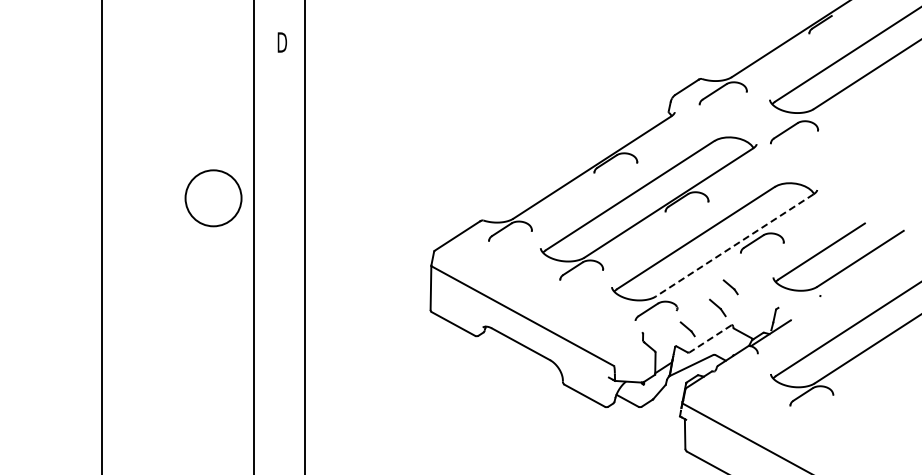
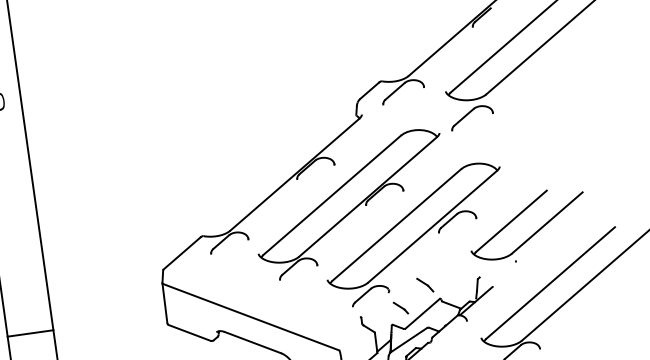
line: (734, 245) -> (432, 226), dashed -> solid
part: (730, 287) -> (434, 265), removed
line: (279, 300) -> (30, 333), added
line: (710, 338) -> (422, 313), dashed -> solid

